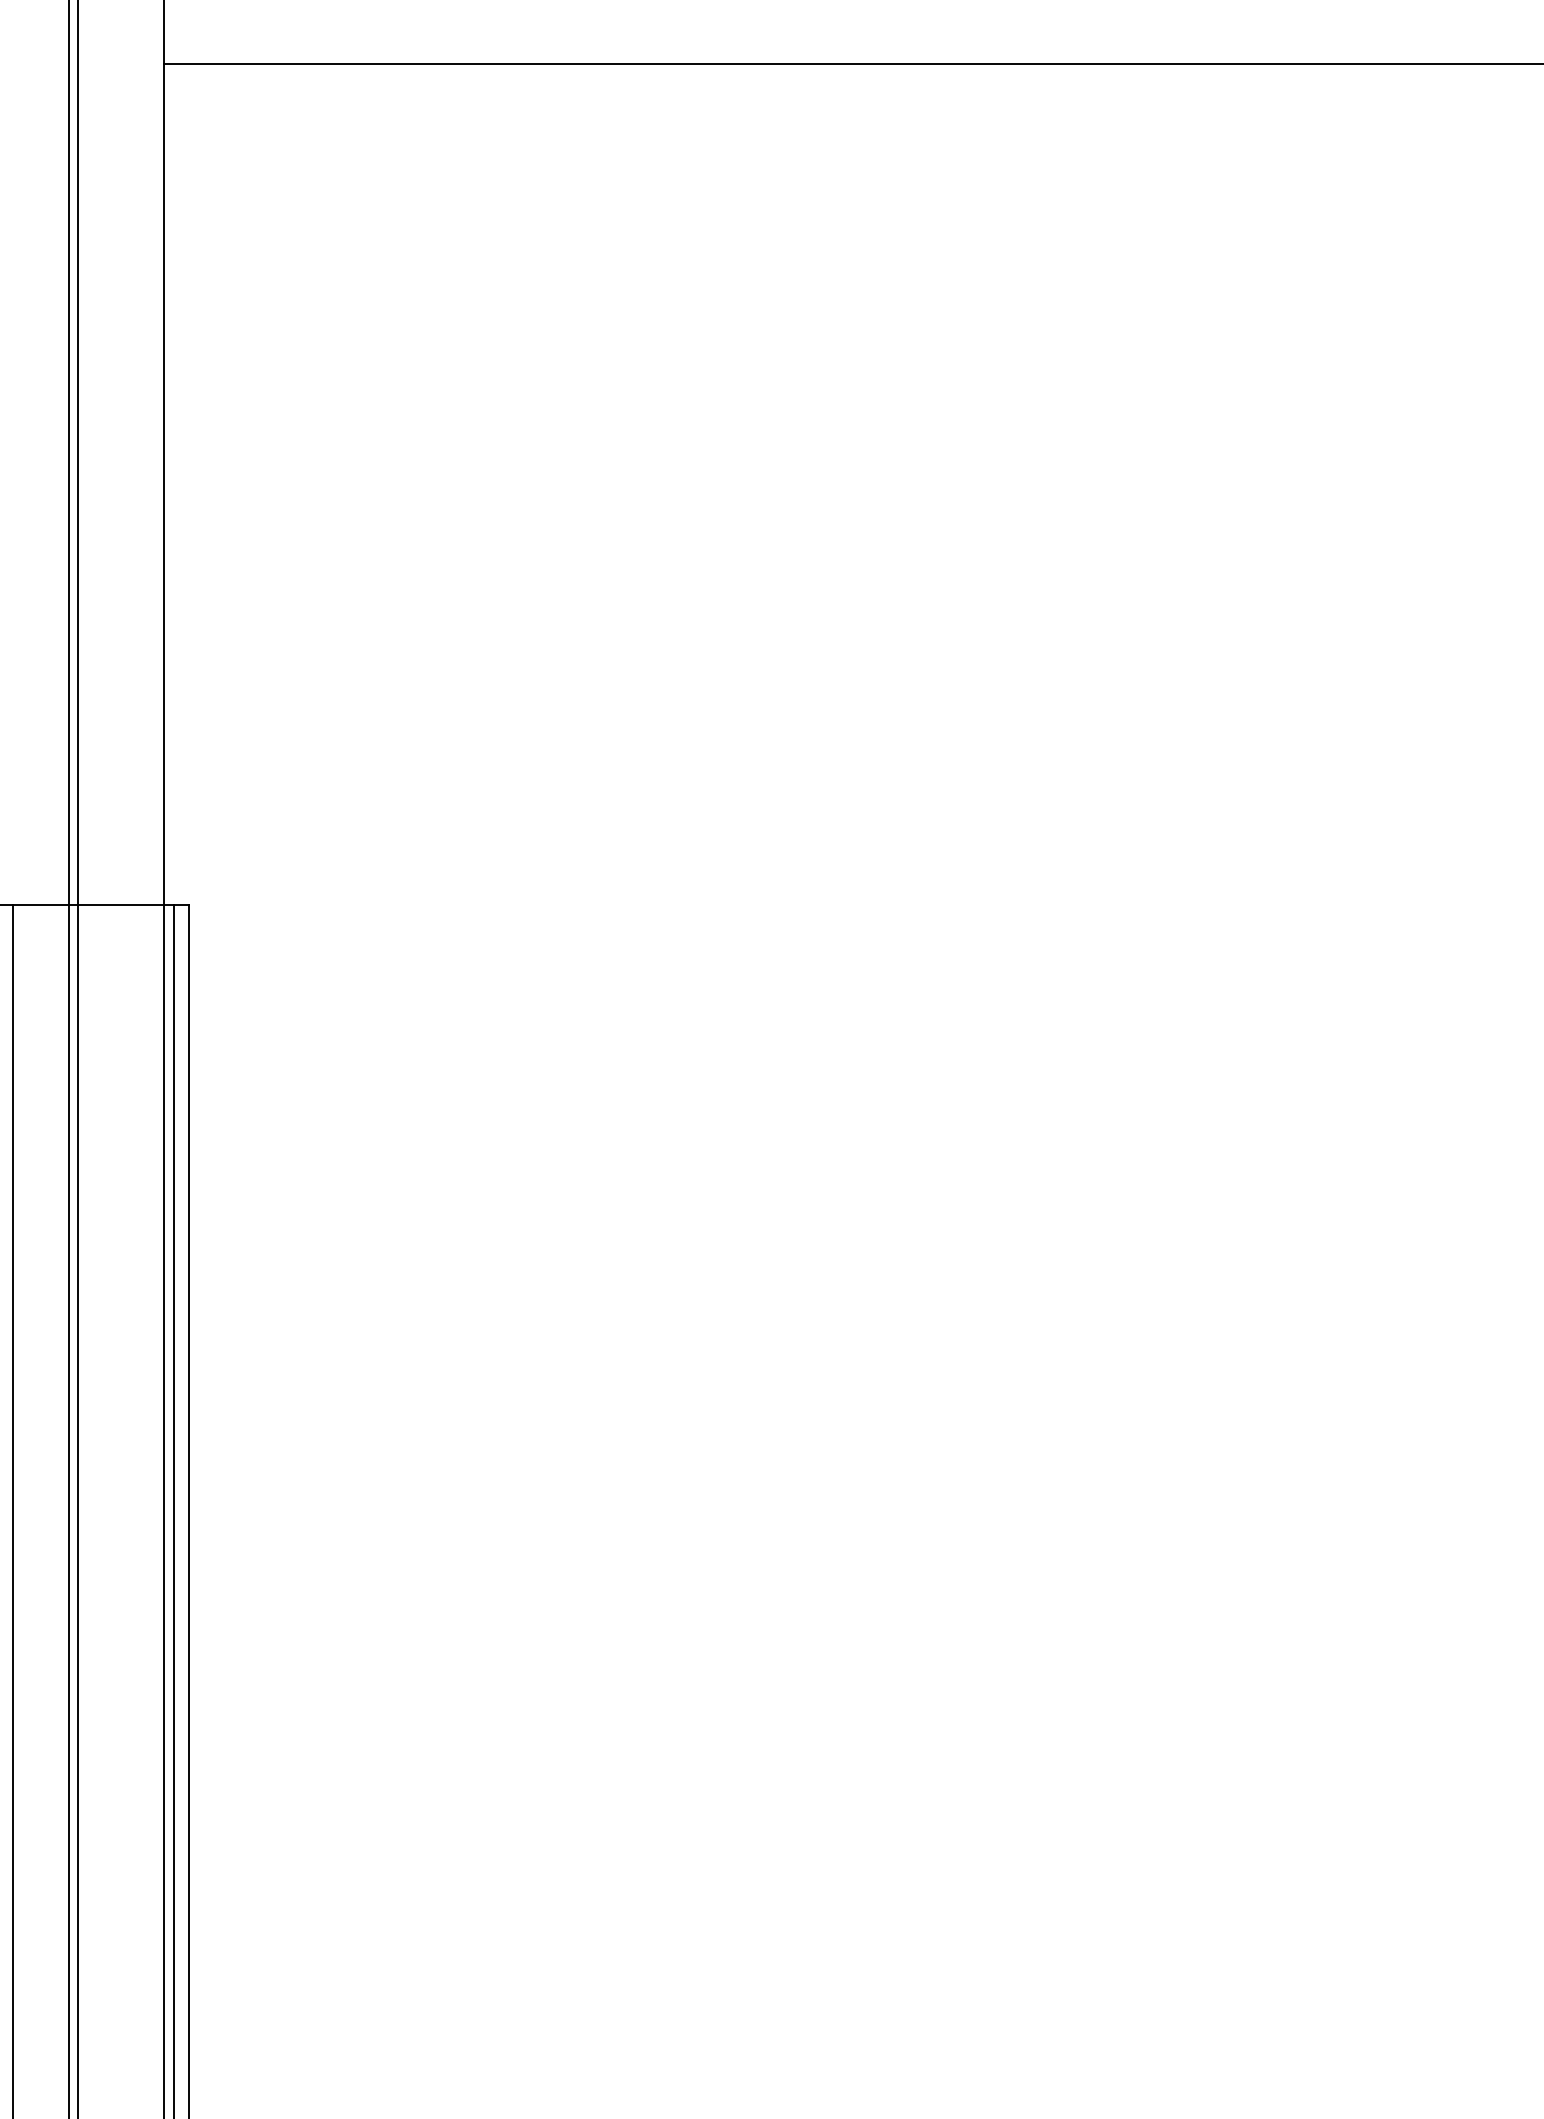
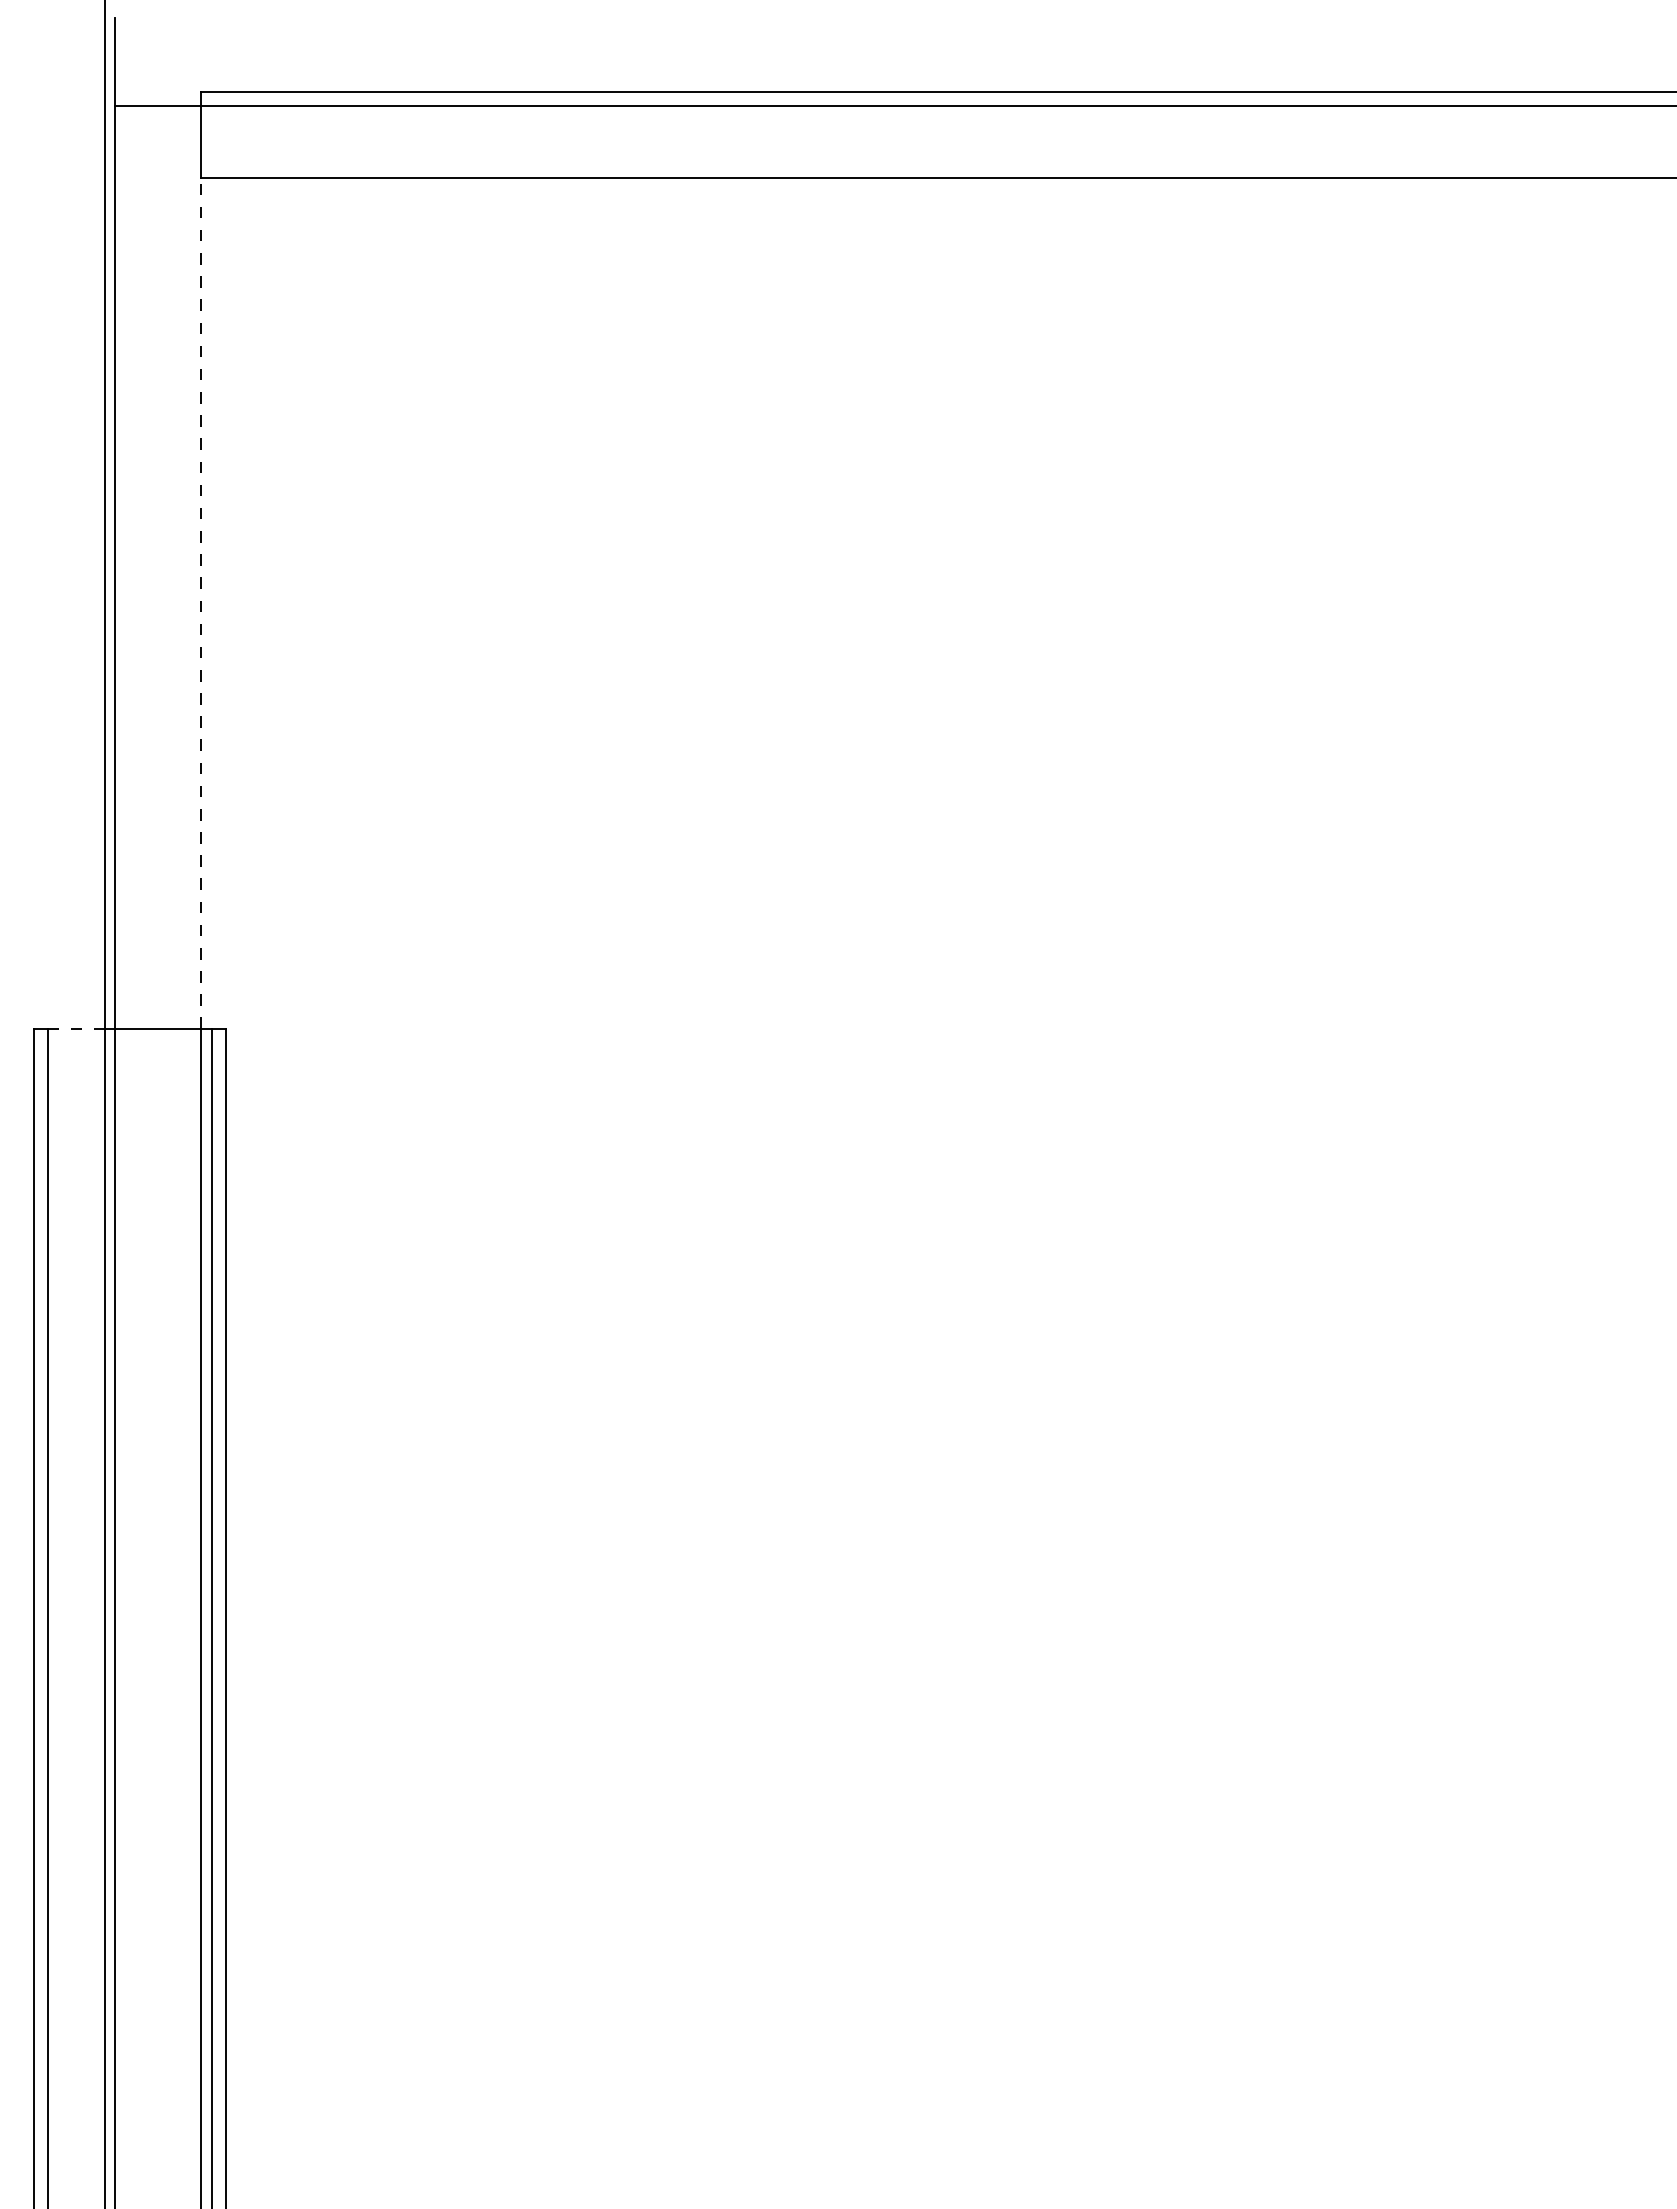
line: (164, 484) -> (201, 603), solid -> dashed
line: (40, 905) -> (76, 1029), solid -> dashed

